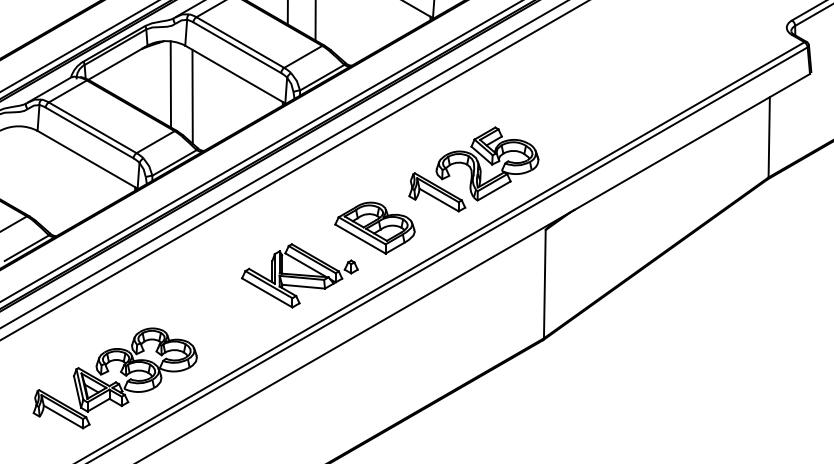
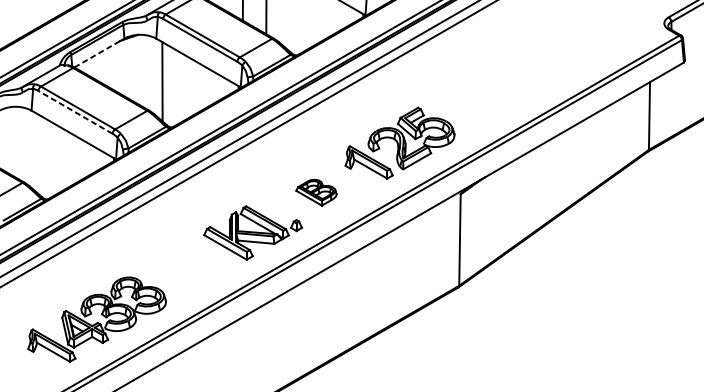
line: (116, 63) -> (98, 53), solid -> dashed
line: (170, 84) -> (143, 71), removed
line: (89, 132) -> (75, 111), solid -> dashed
part: (374, 227) -> (316, 192), size x0.6

